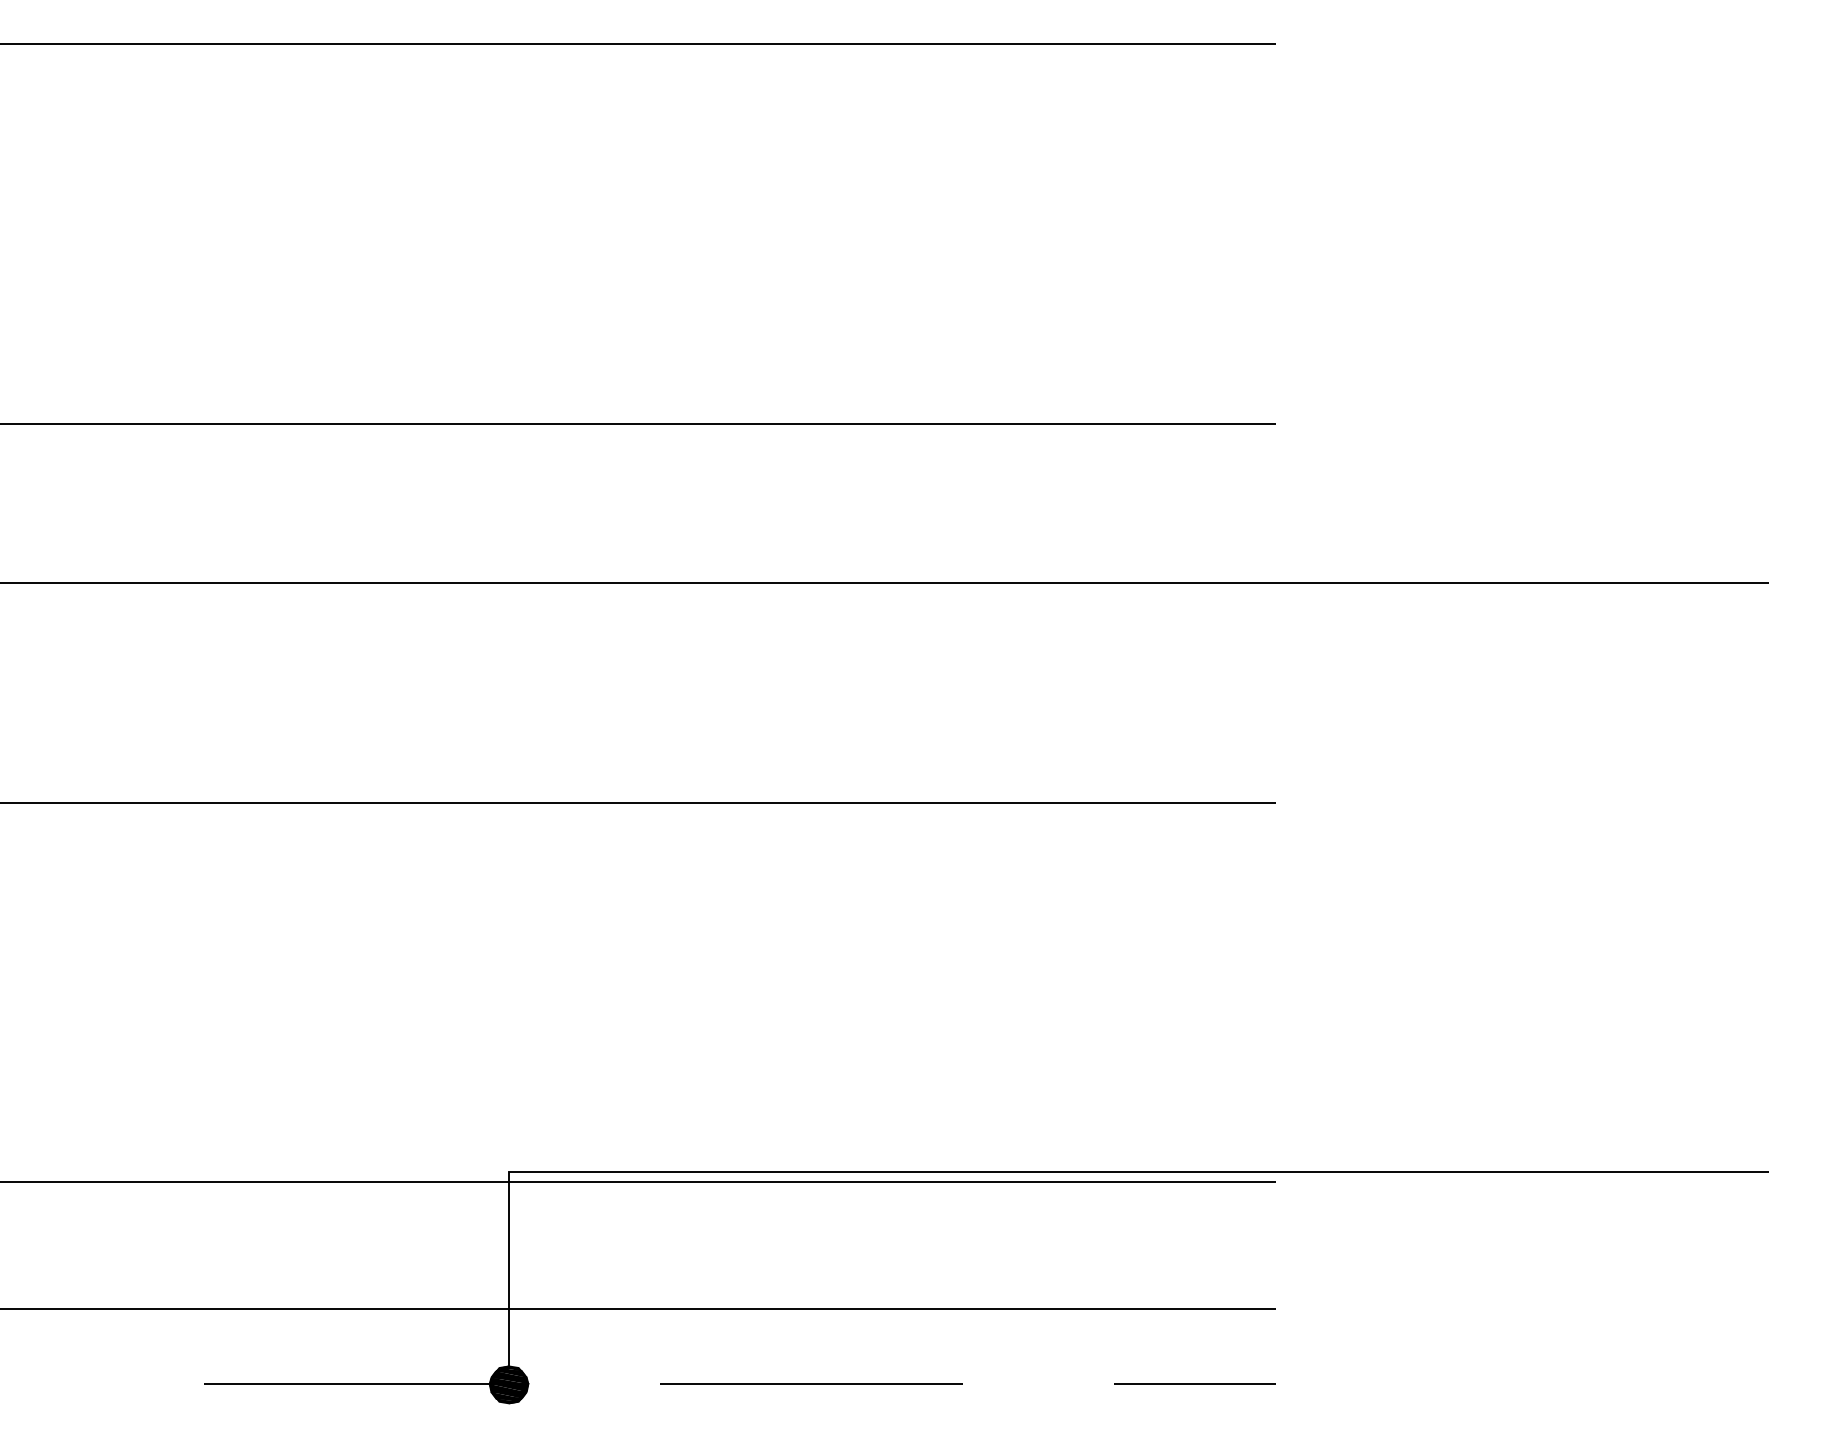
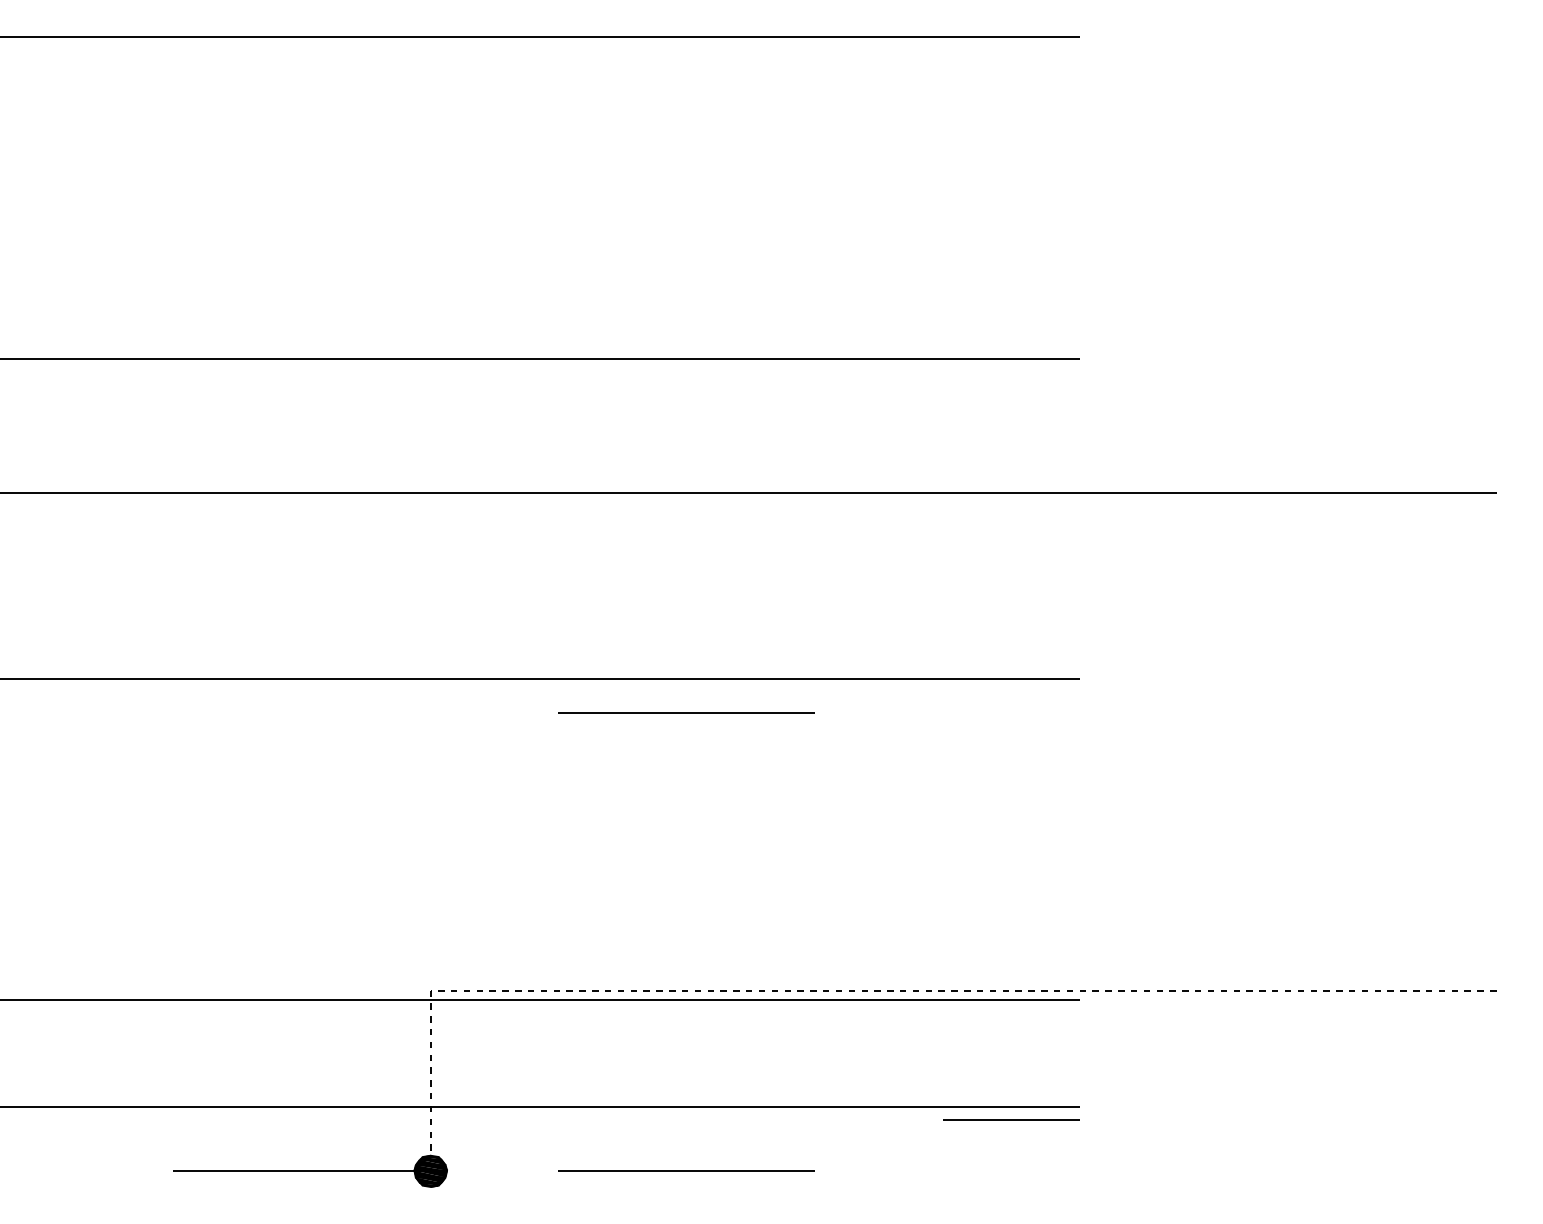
line: (811, 842) -> (686, 712), added
line: (1040, 1172) -> (880, 991), solid -> dashed
line: (1194, 1383) -> (1010, 1119), moved

